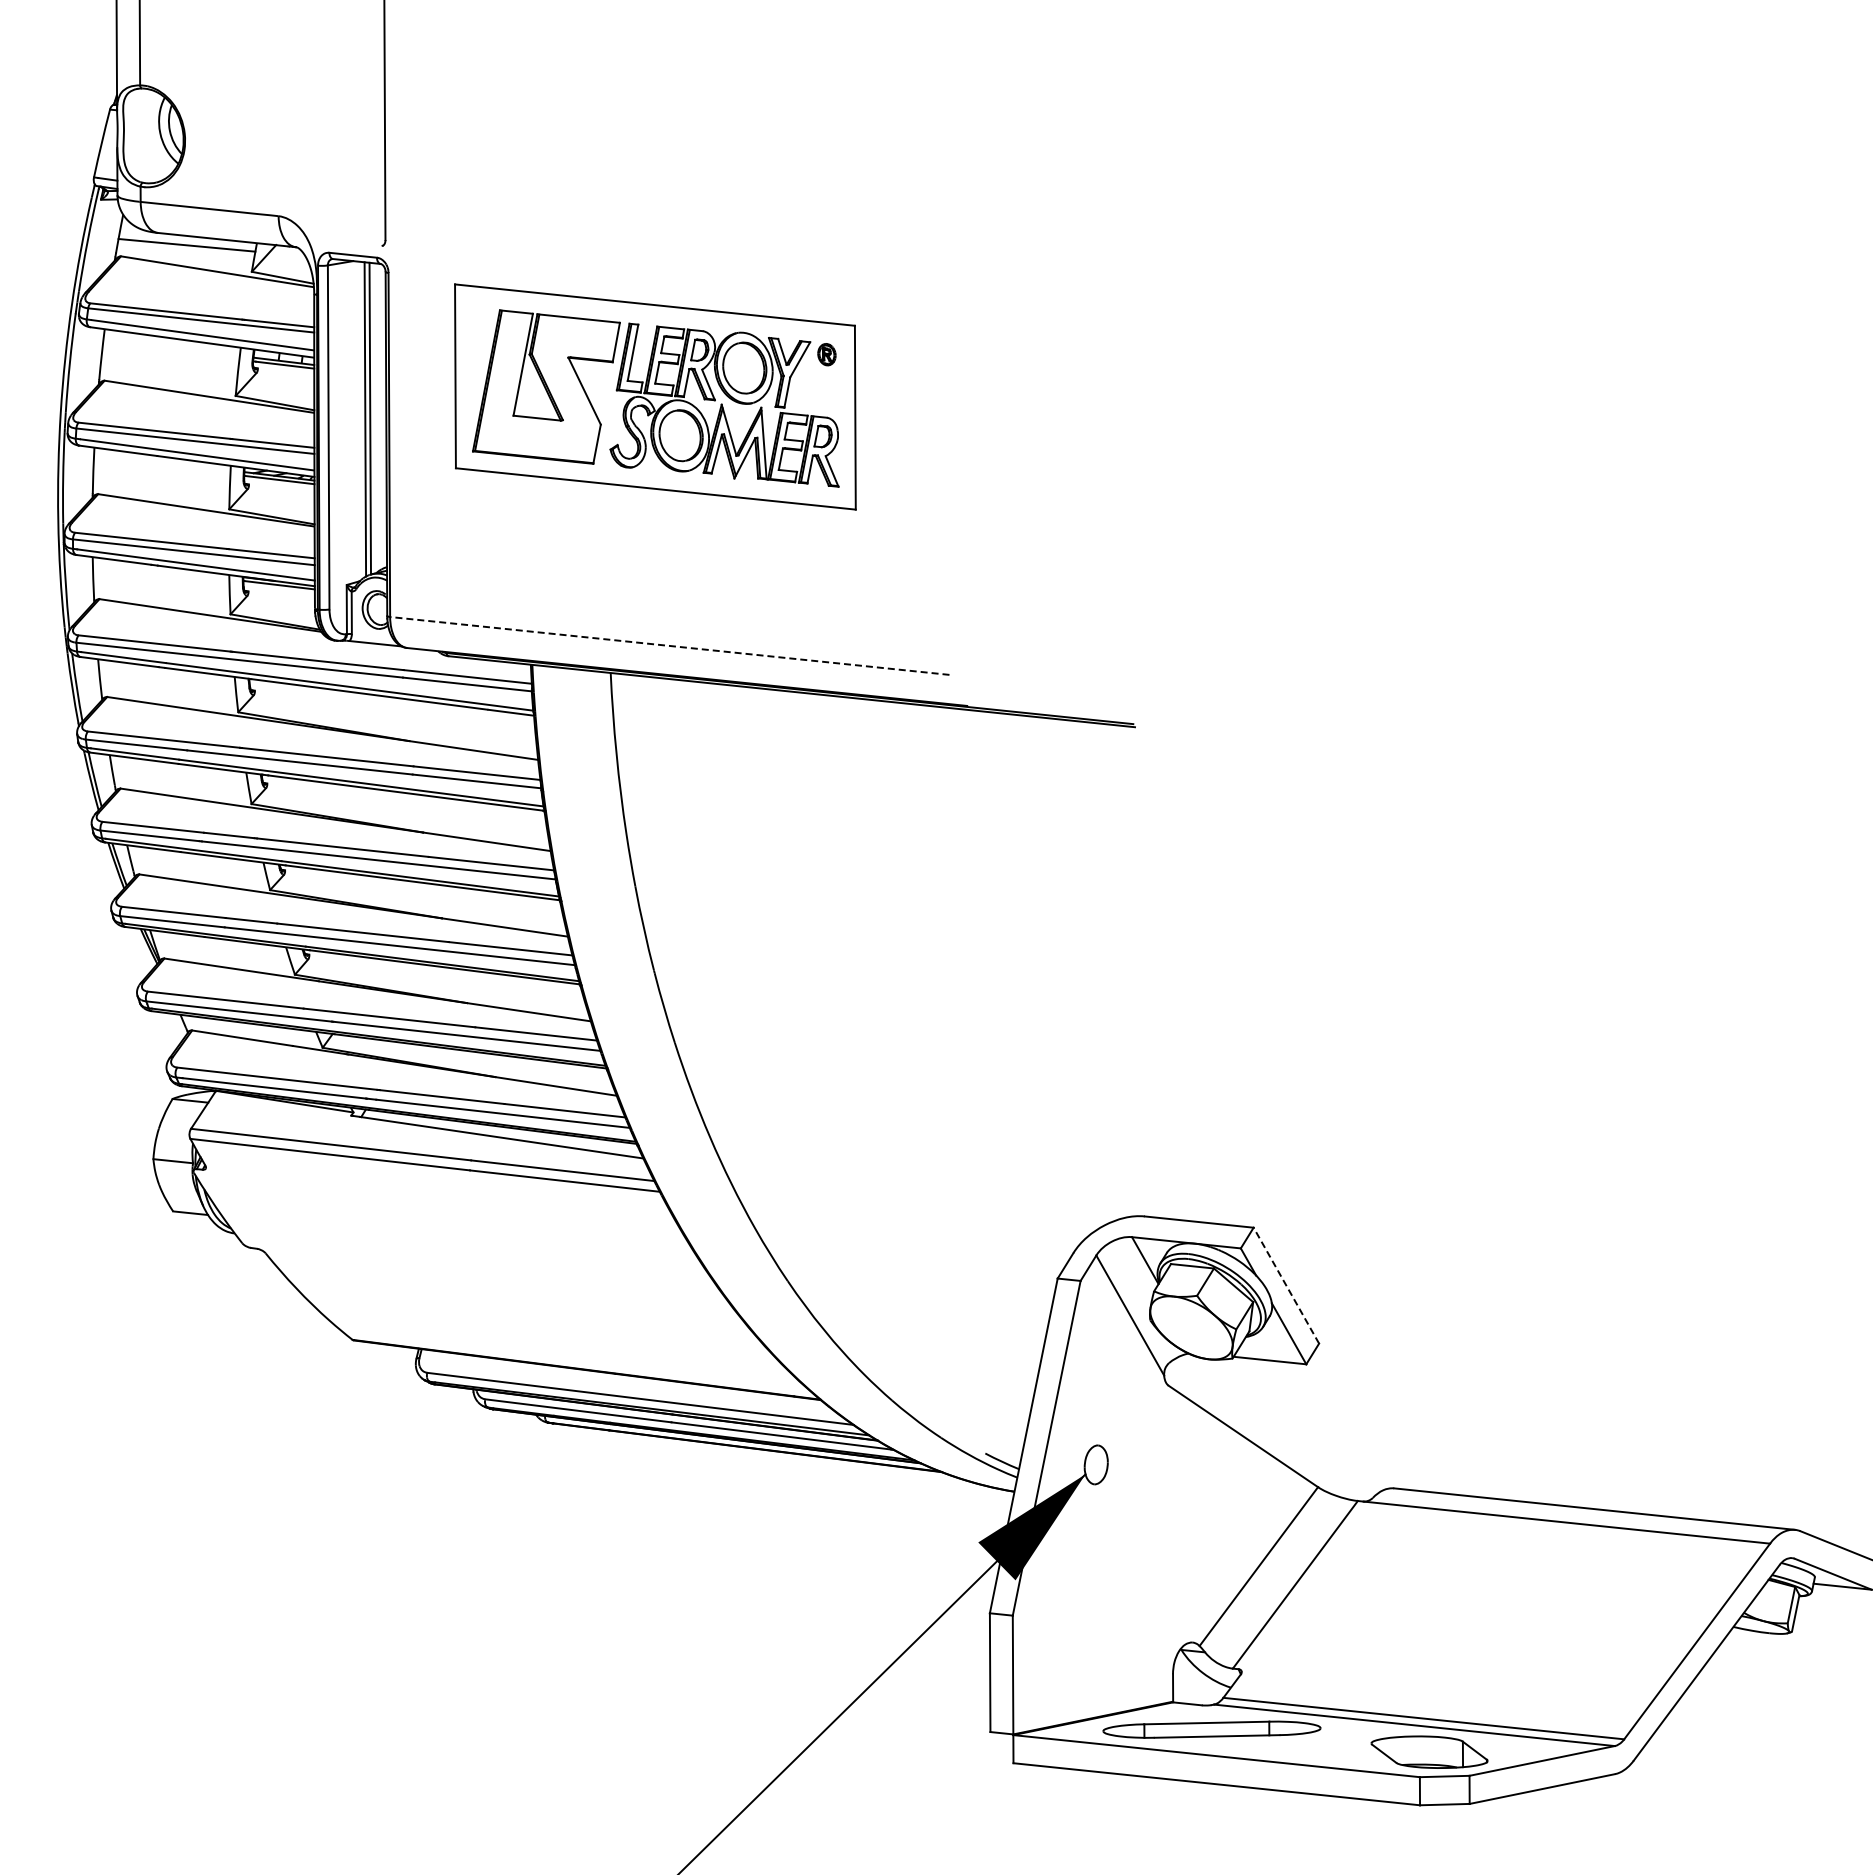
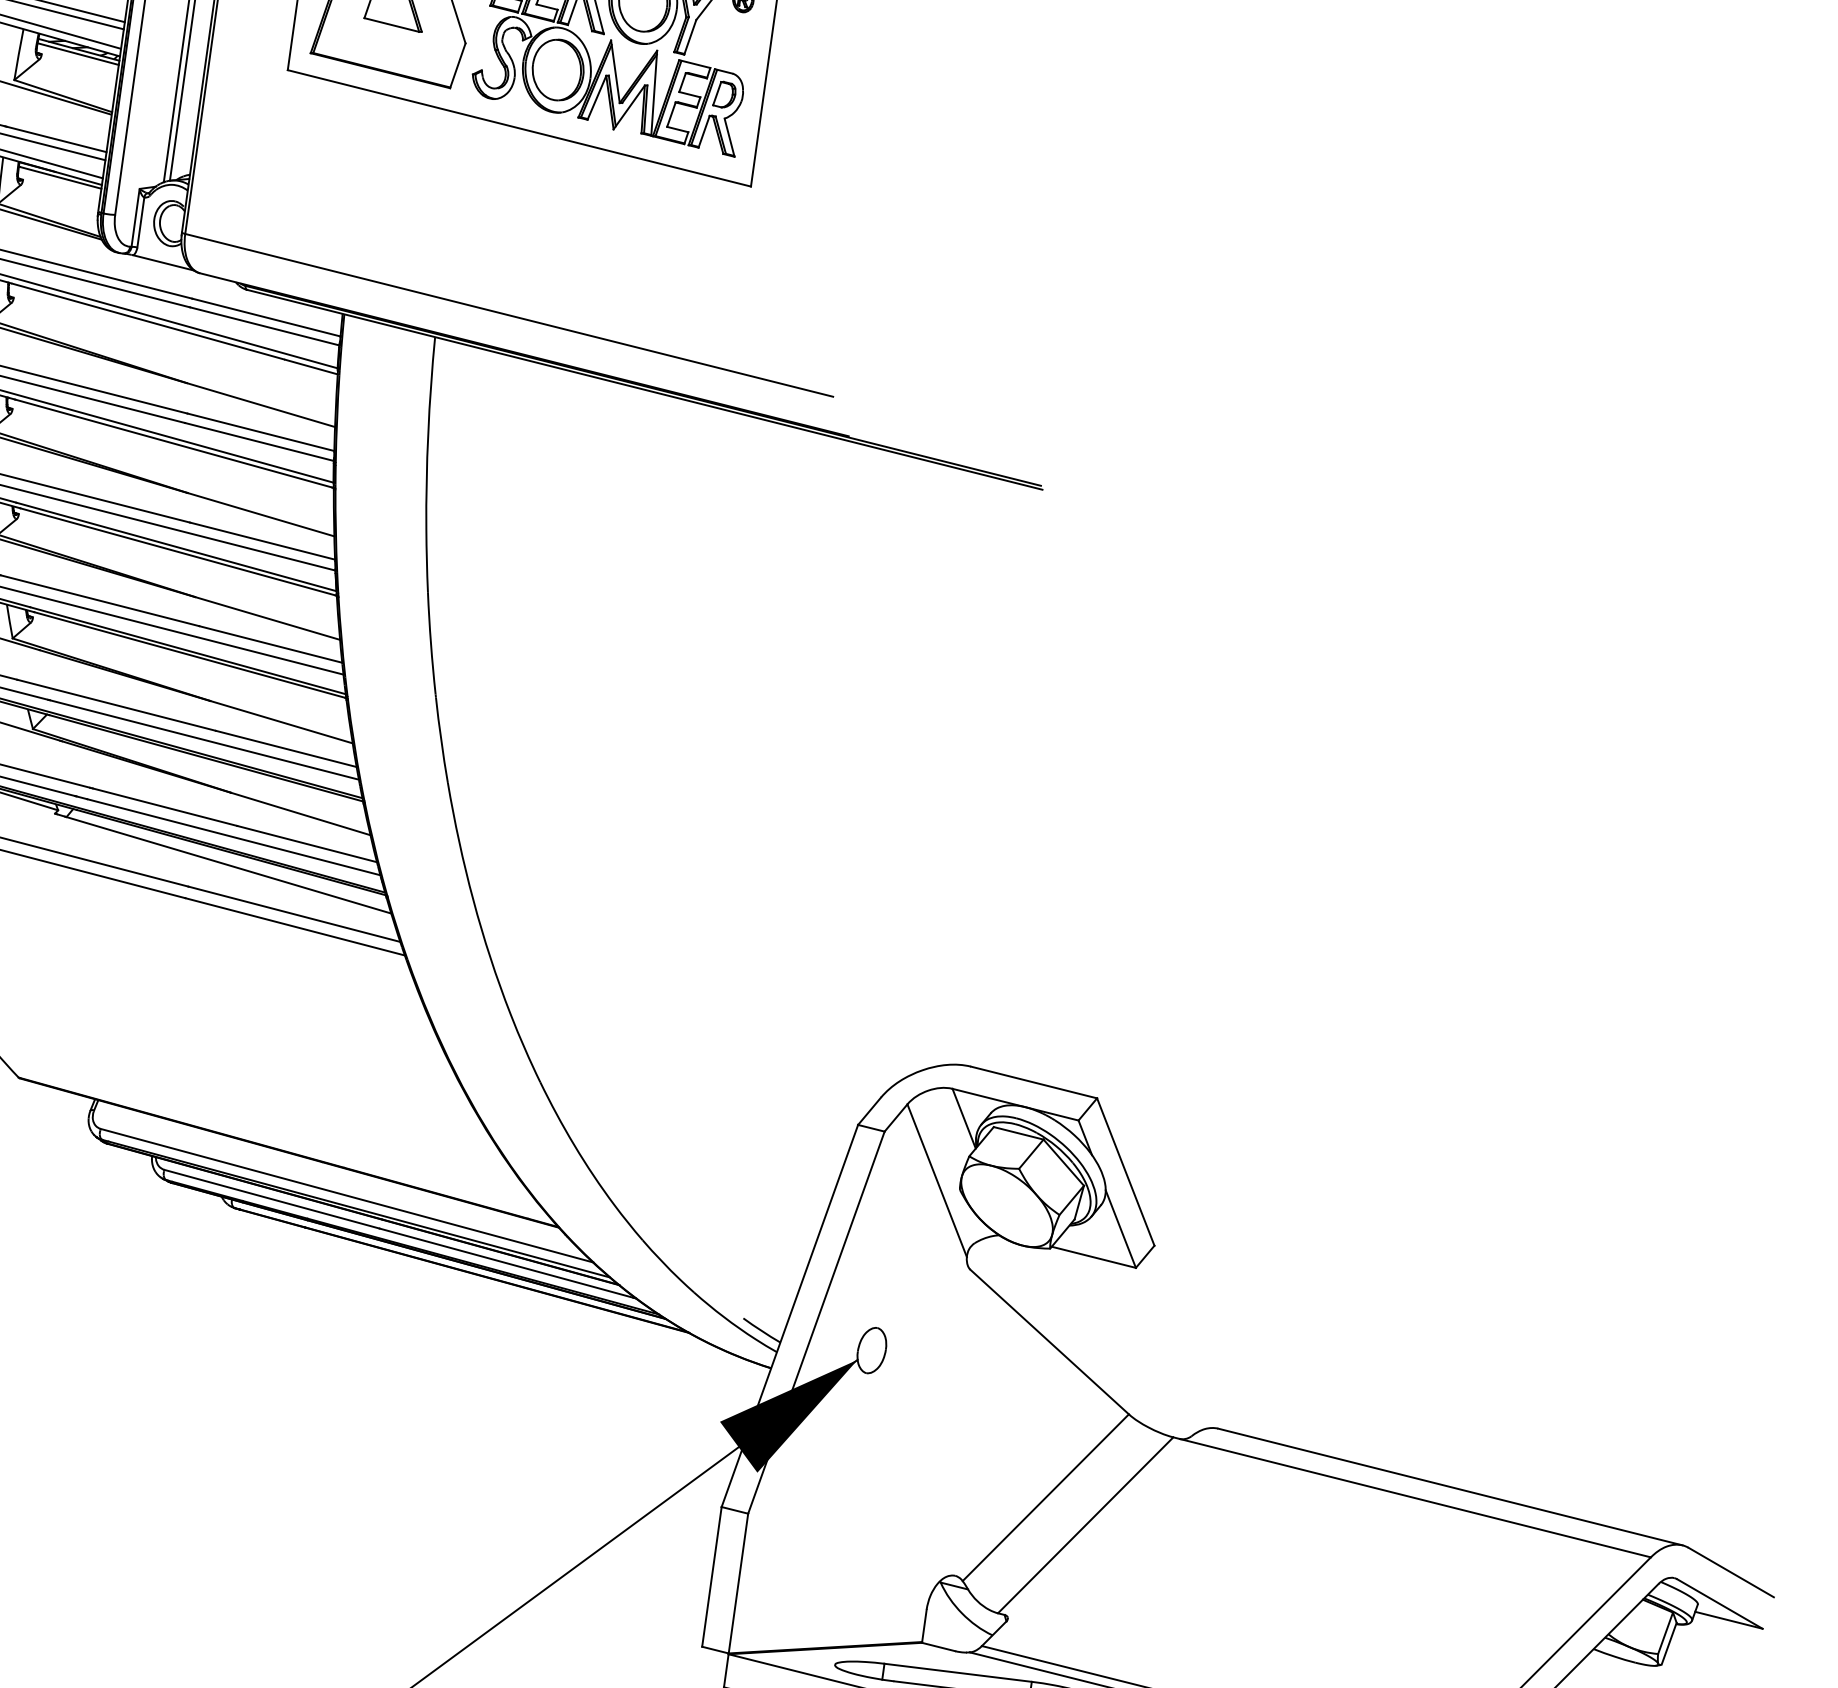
line: (669, 645) -> (508, 314), dashed -> solid
line: (1286, 1285) -> (1125, 1171), dashed -> solid

